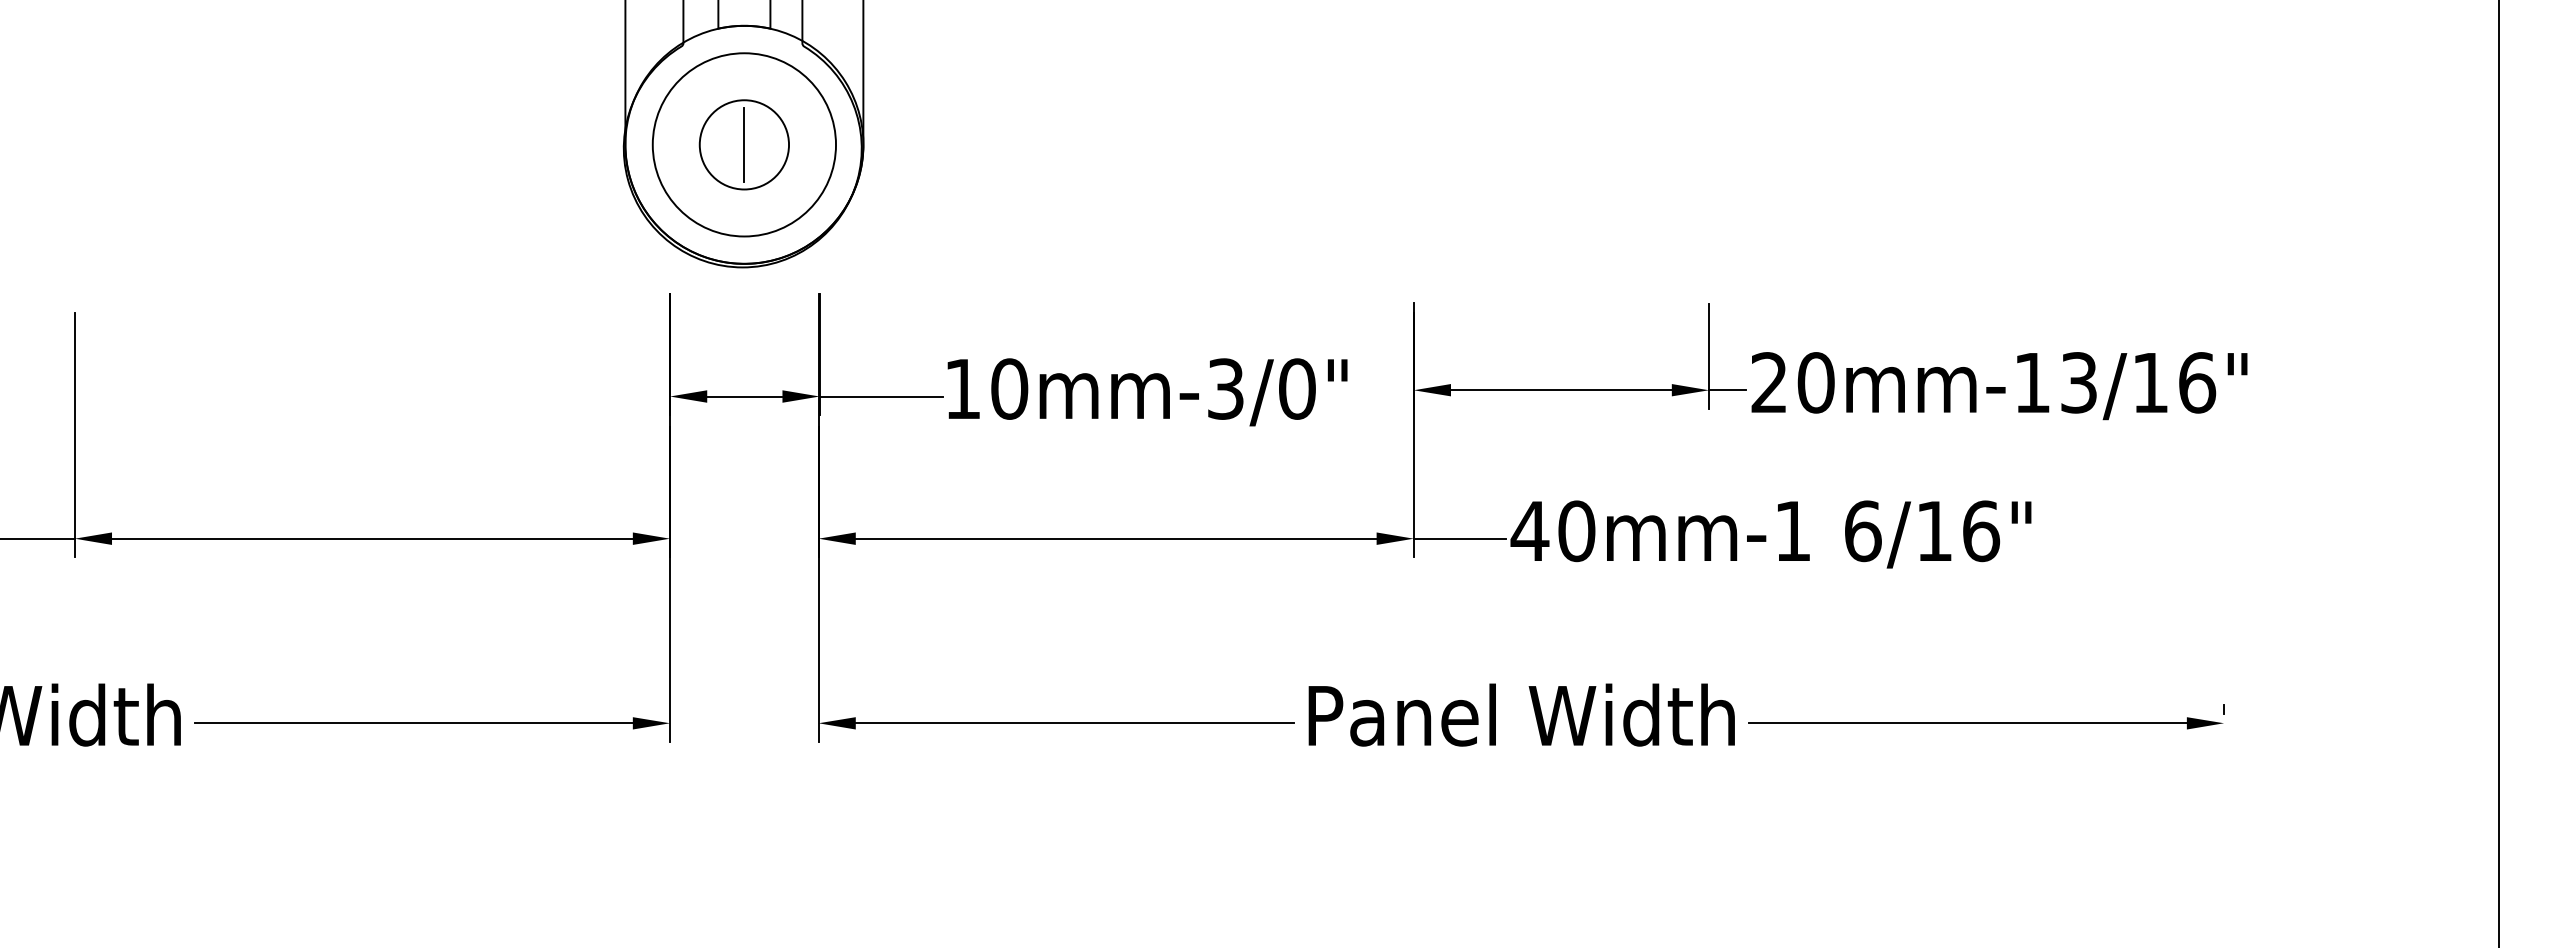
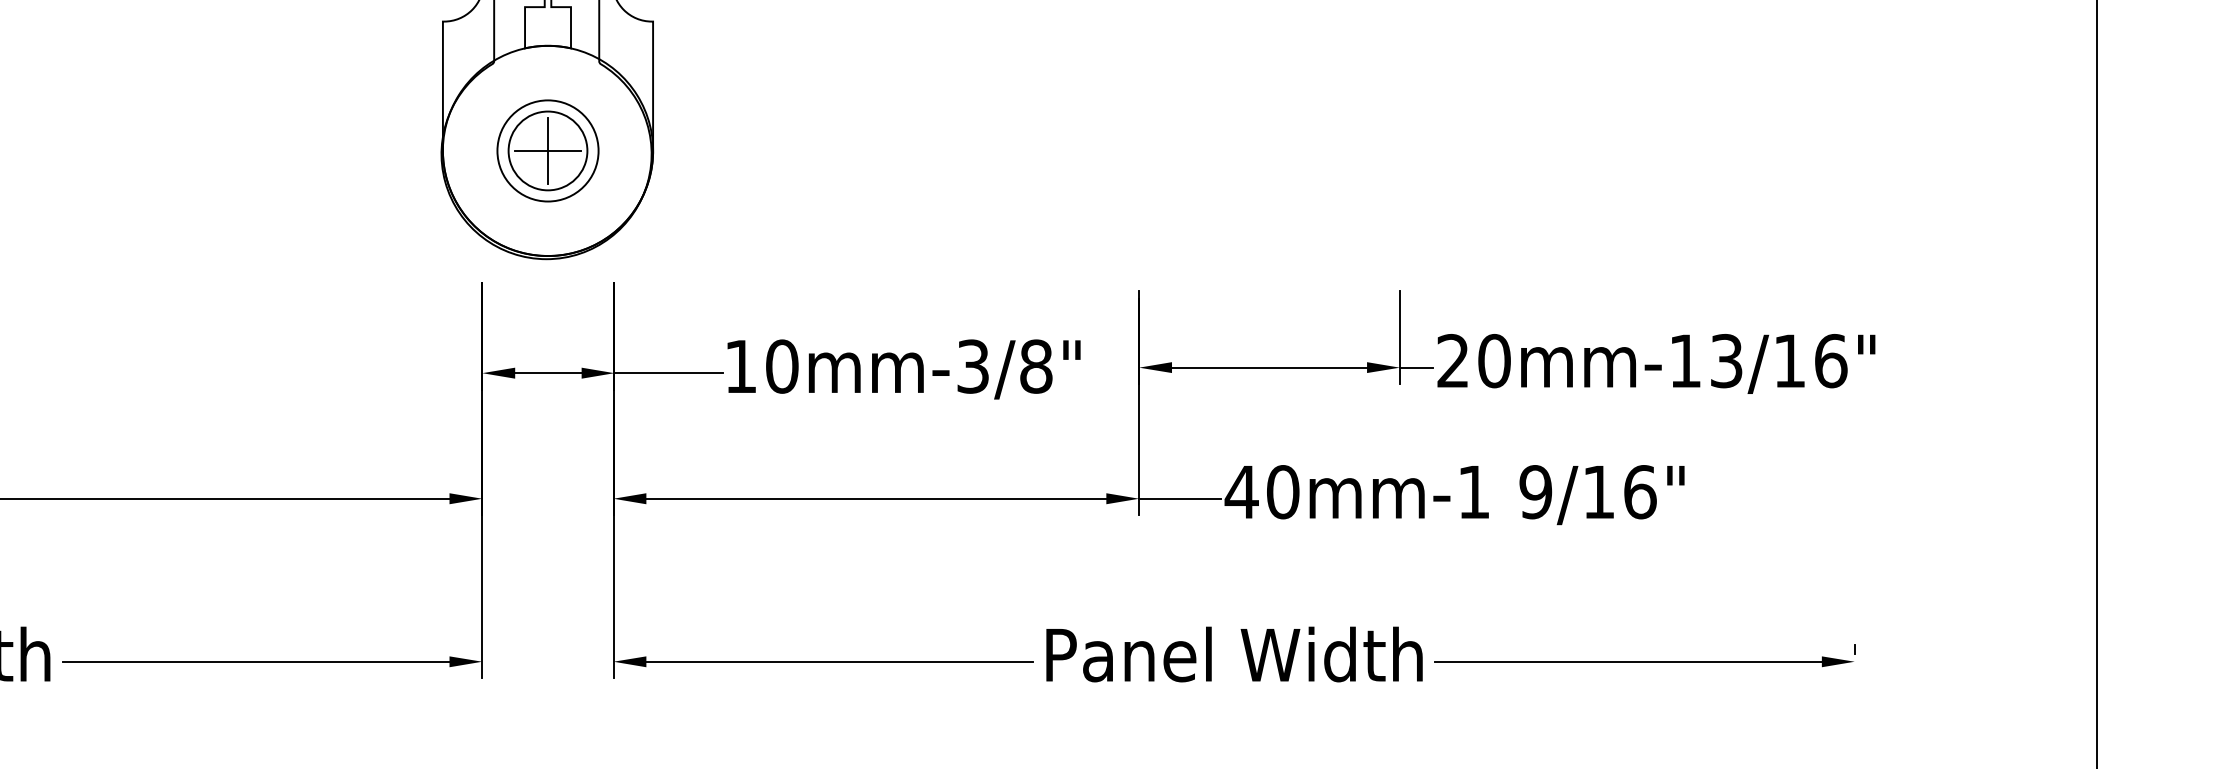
circle: (744, 144) -> (548, 150), size x0.62
line: (744, 144) -> (548, 150), added
text: (1297, 388) -> (1036, 366), 10mm-3/0" -> 10mm-3/8"
text: (1862, 531) -> (1535, 492), 6/16" -> 9/16"

